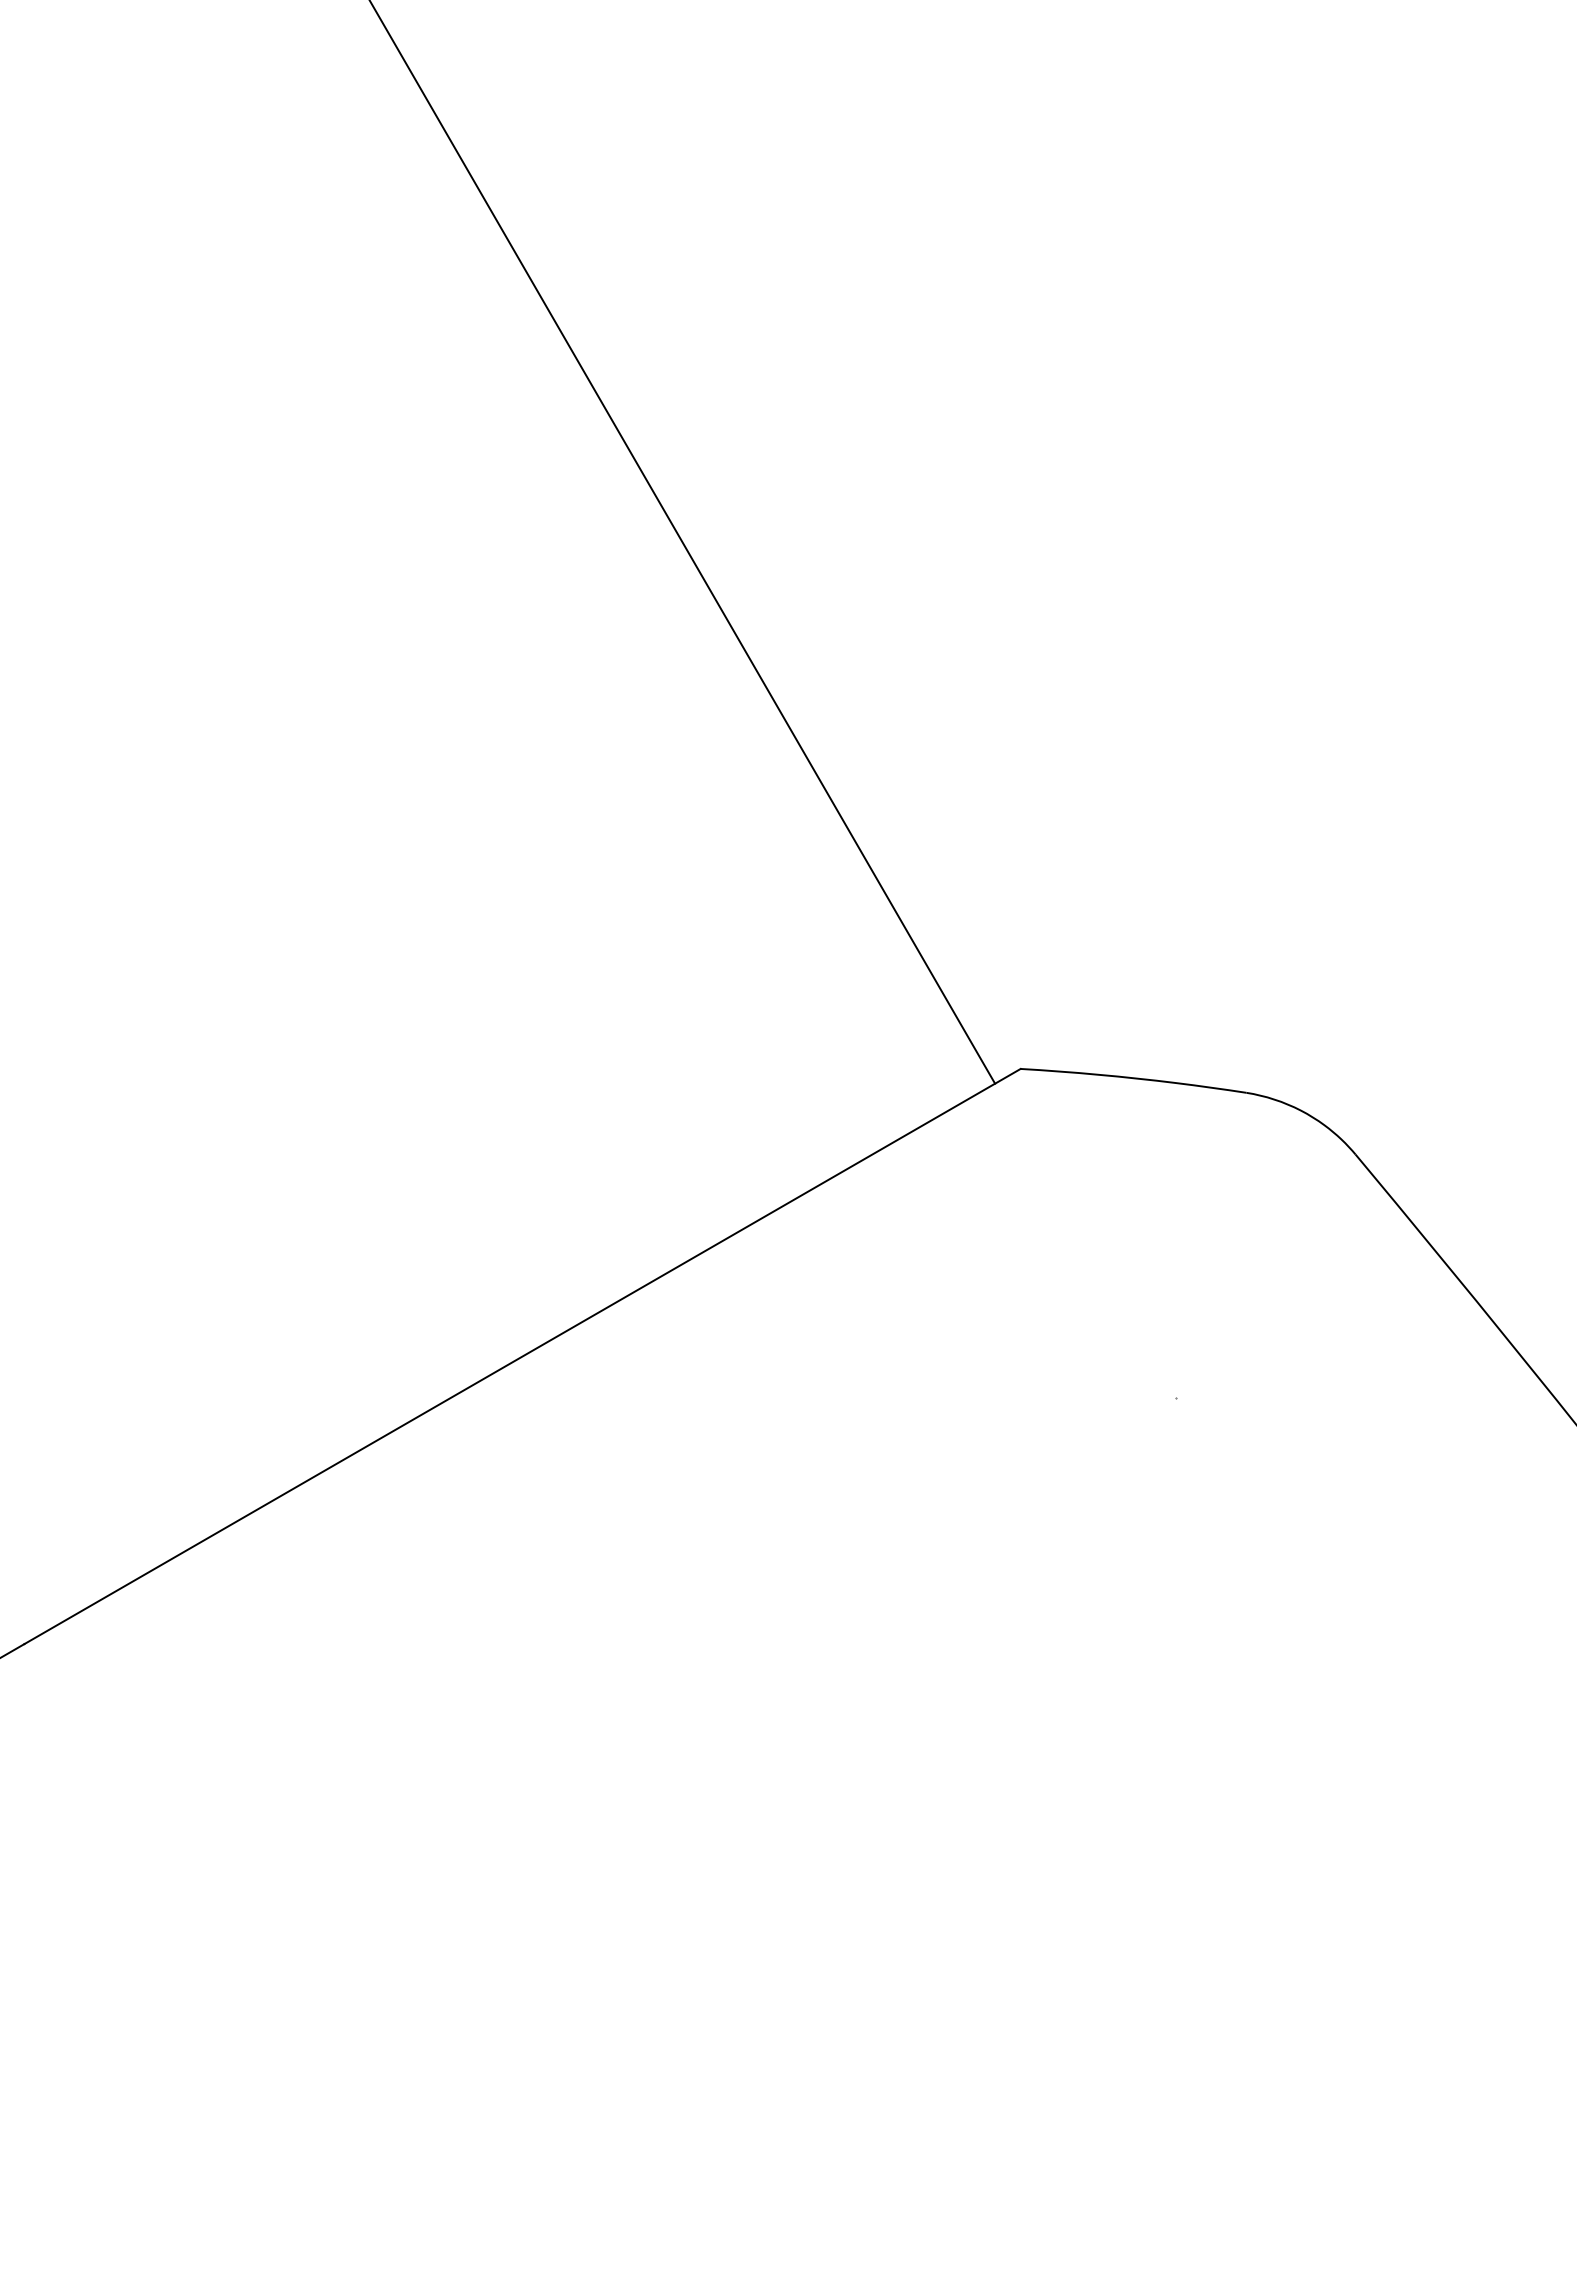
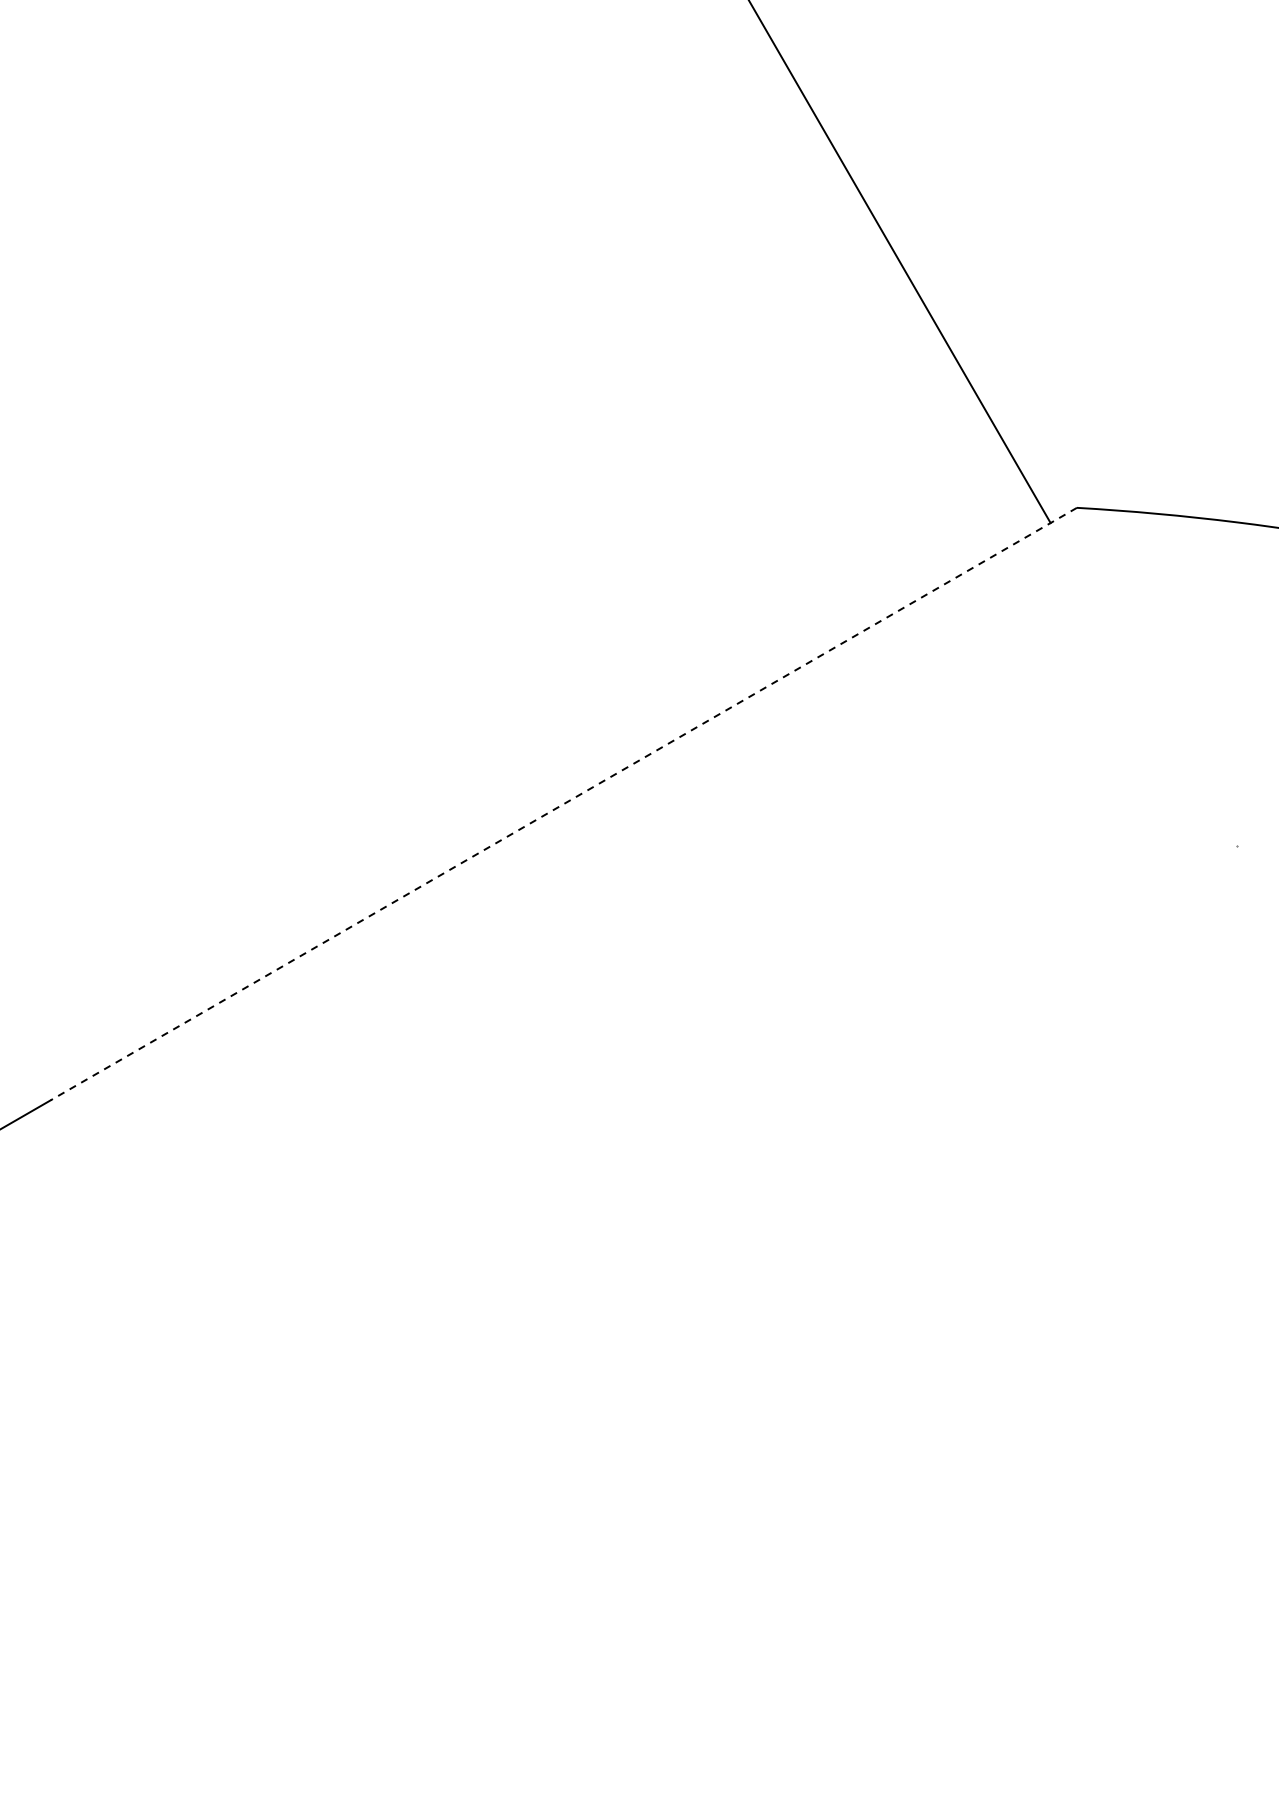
line: (522, 1356) -> (563, 804), solid -> dashed

